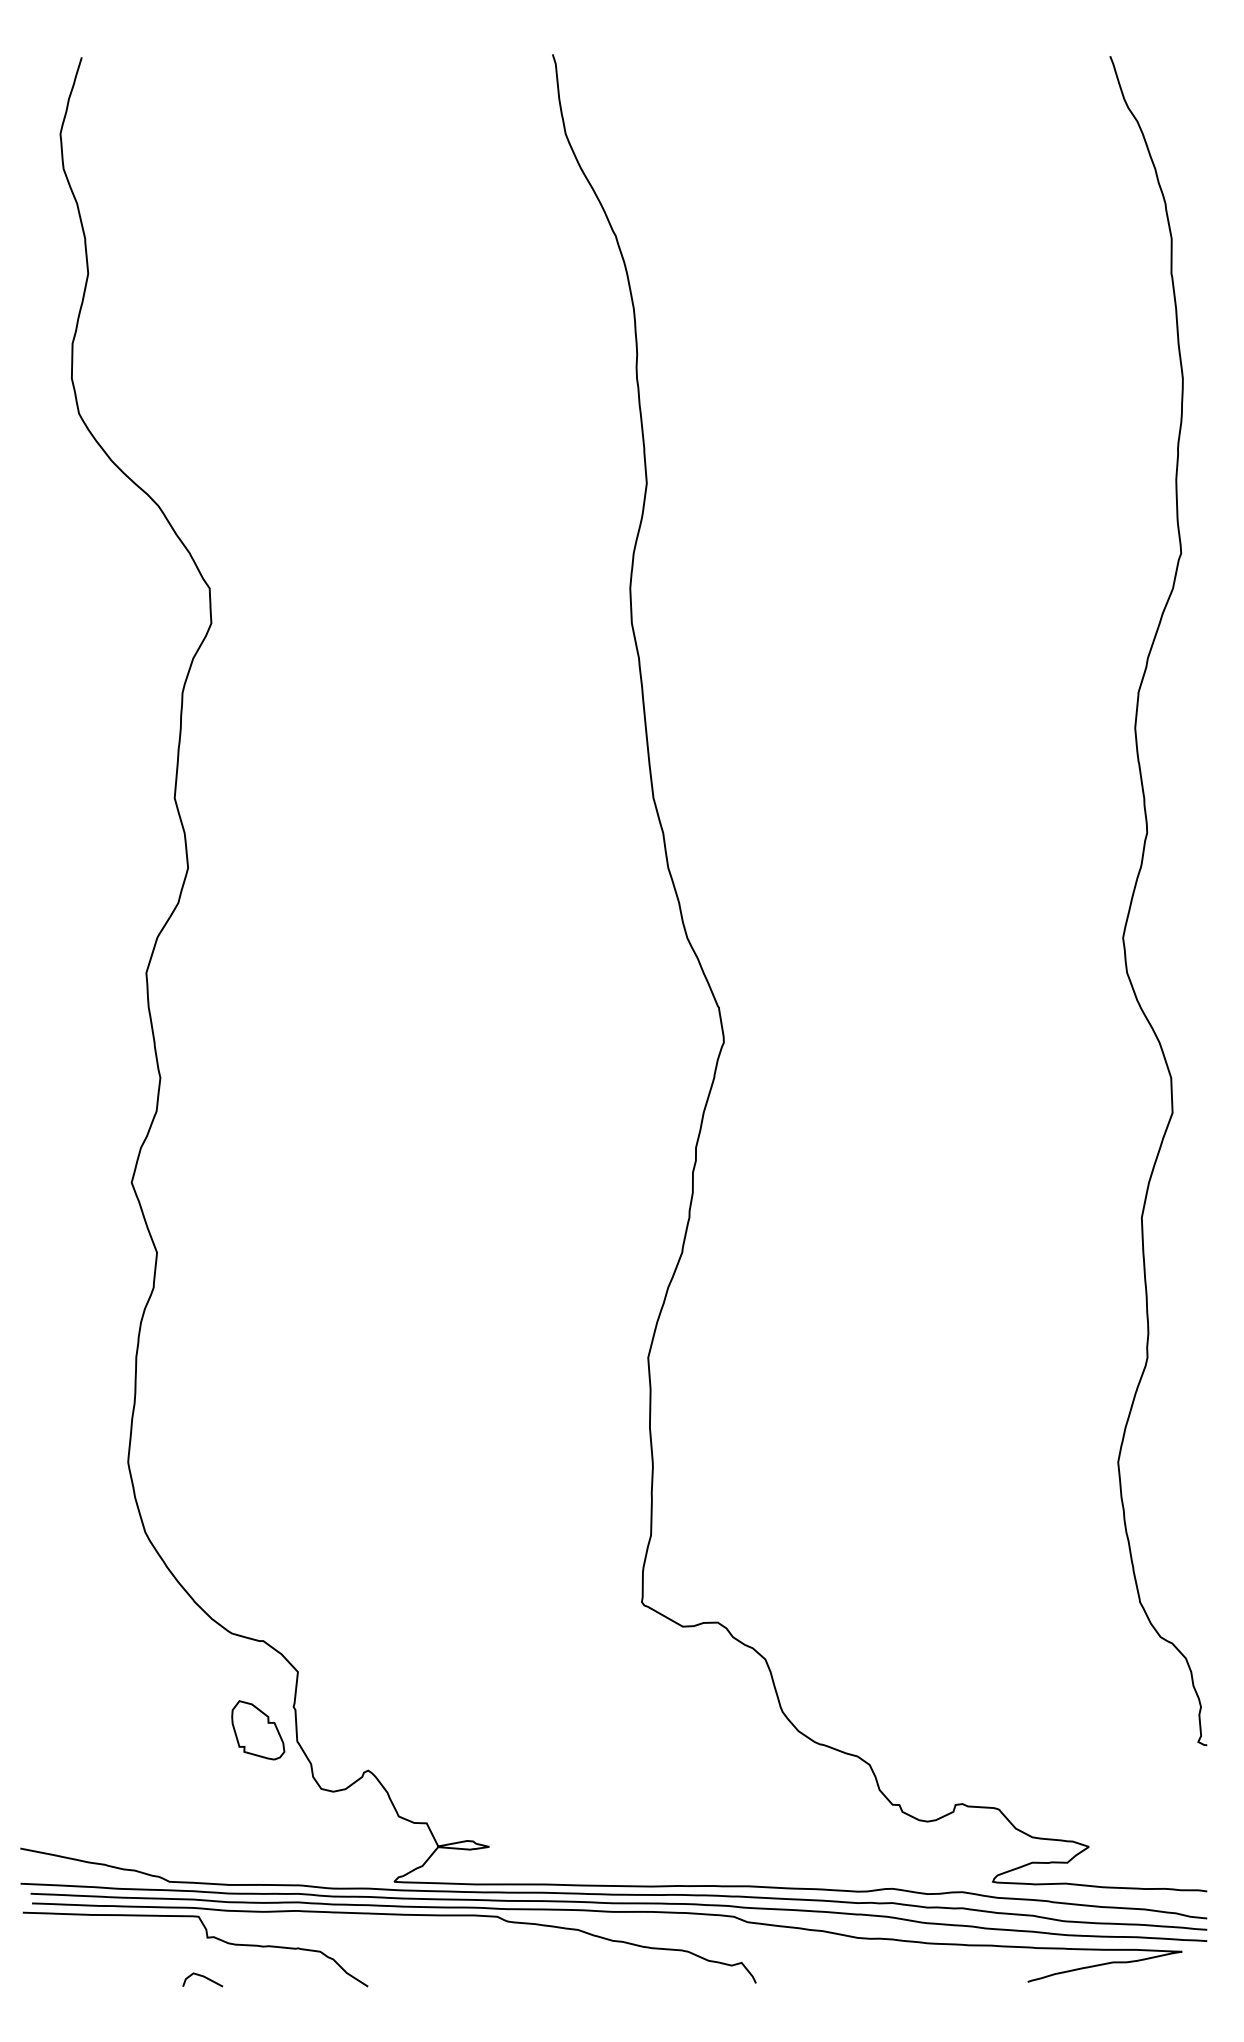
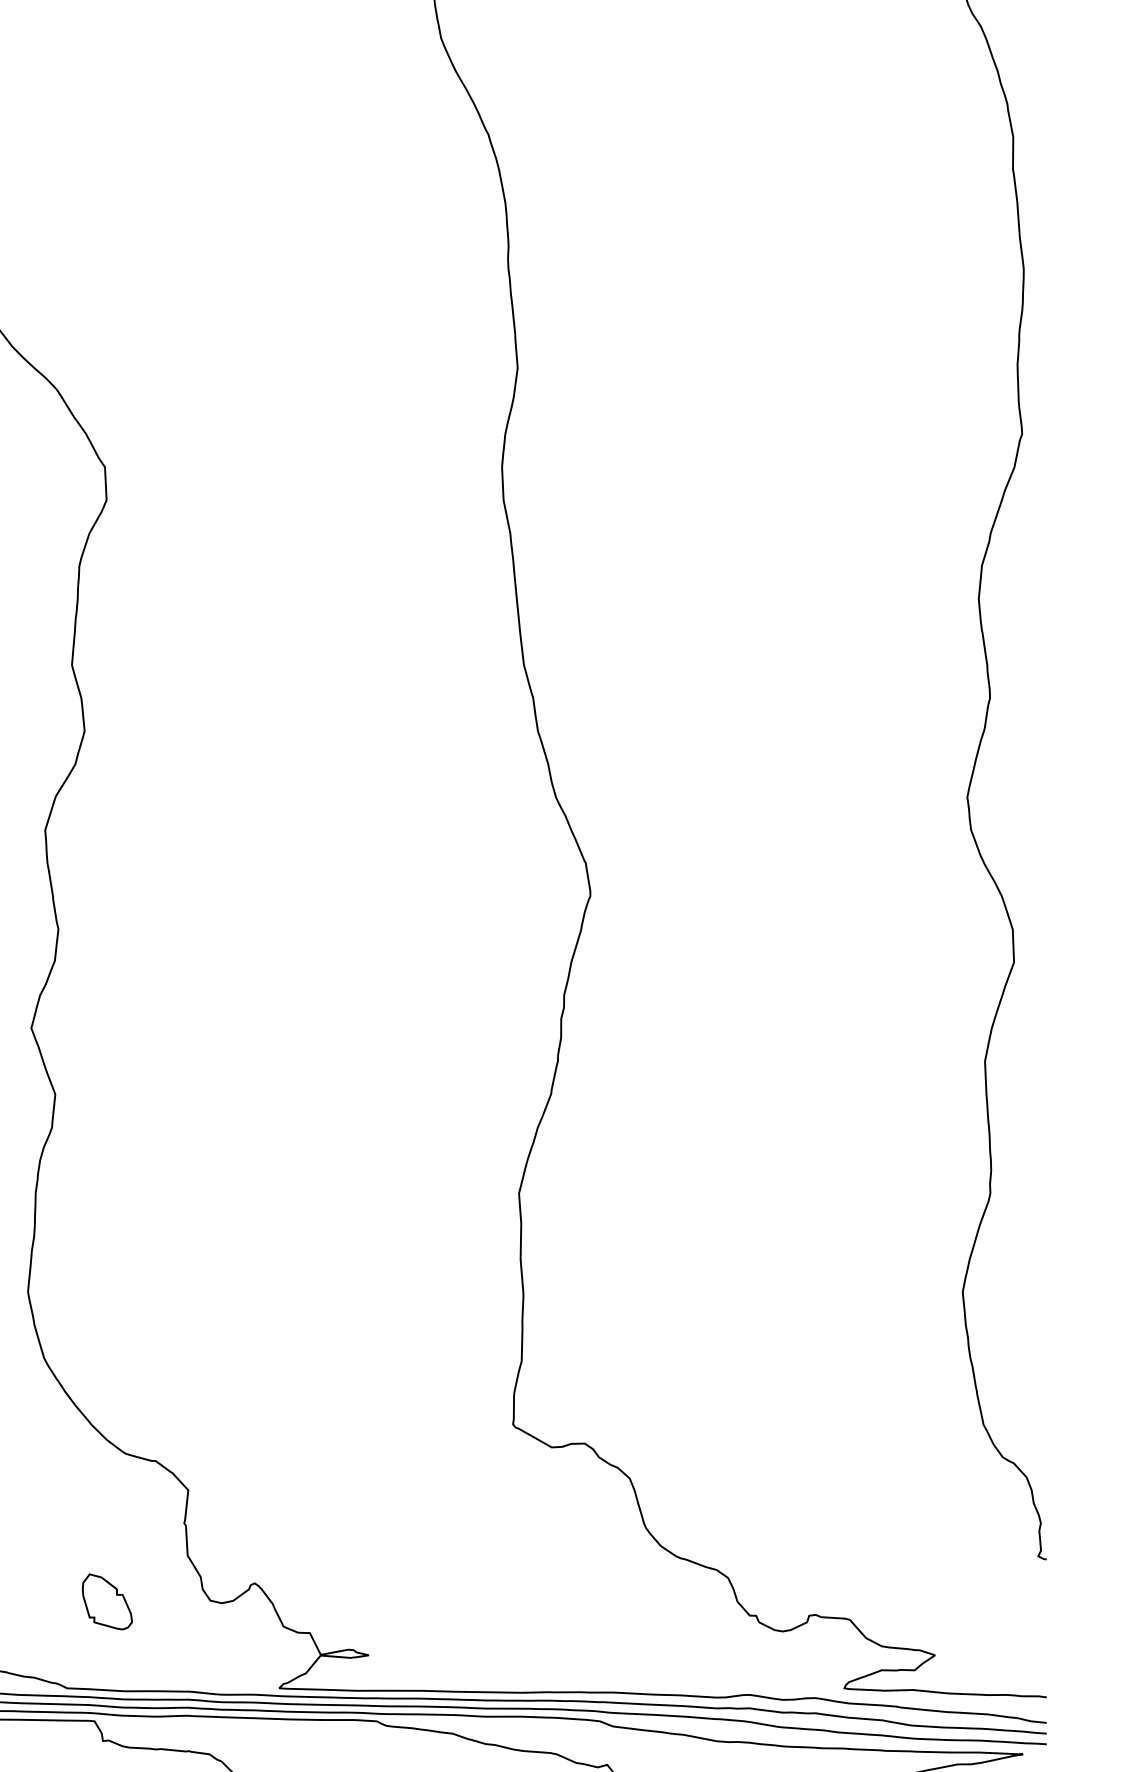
part: (258, 1730) -> (107, 1602), moved

